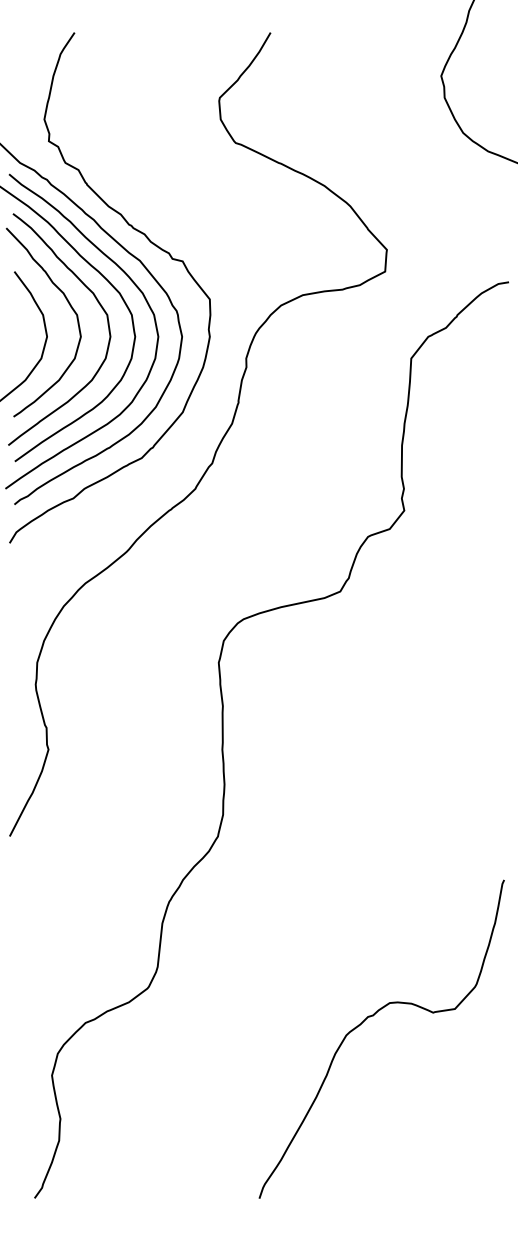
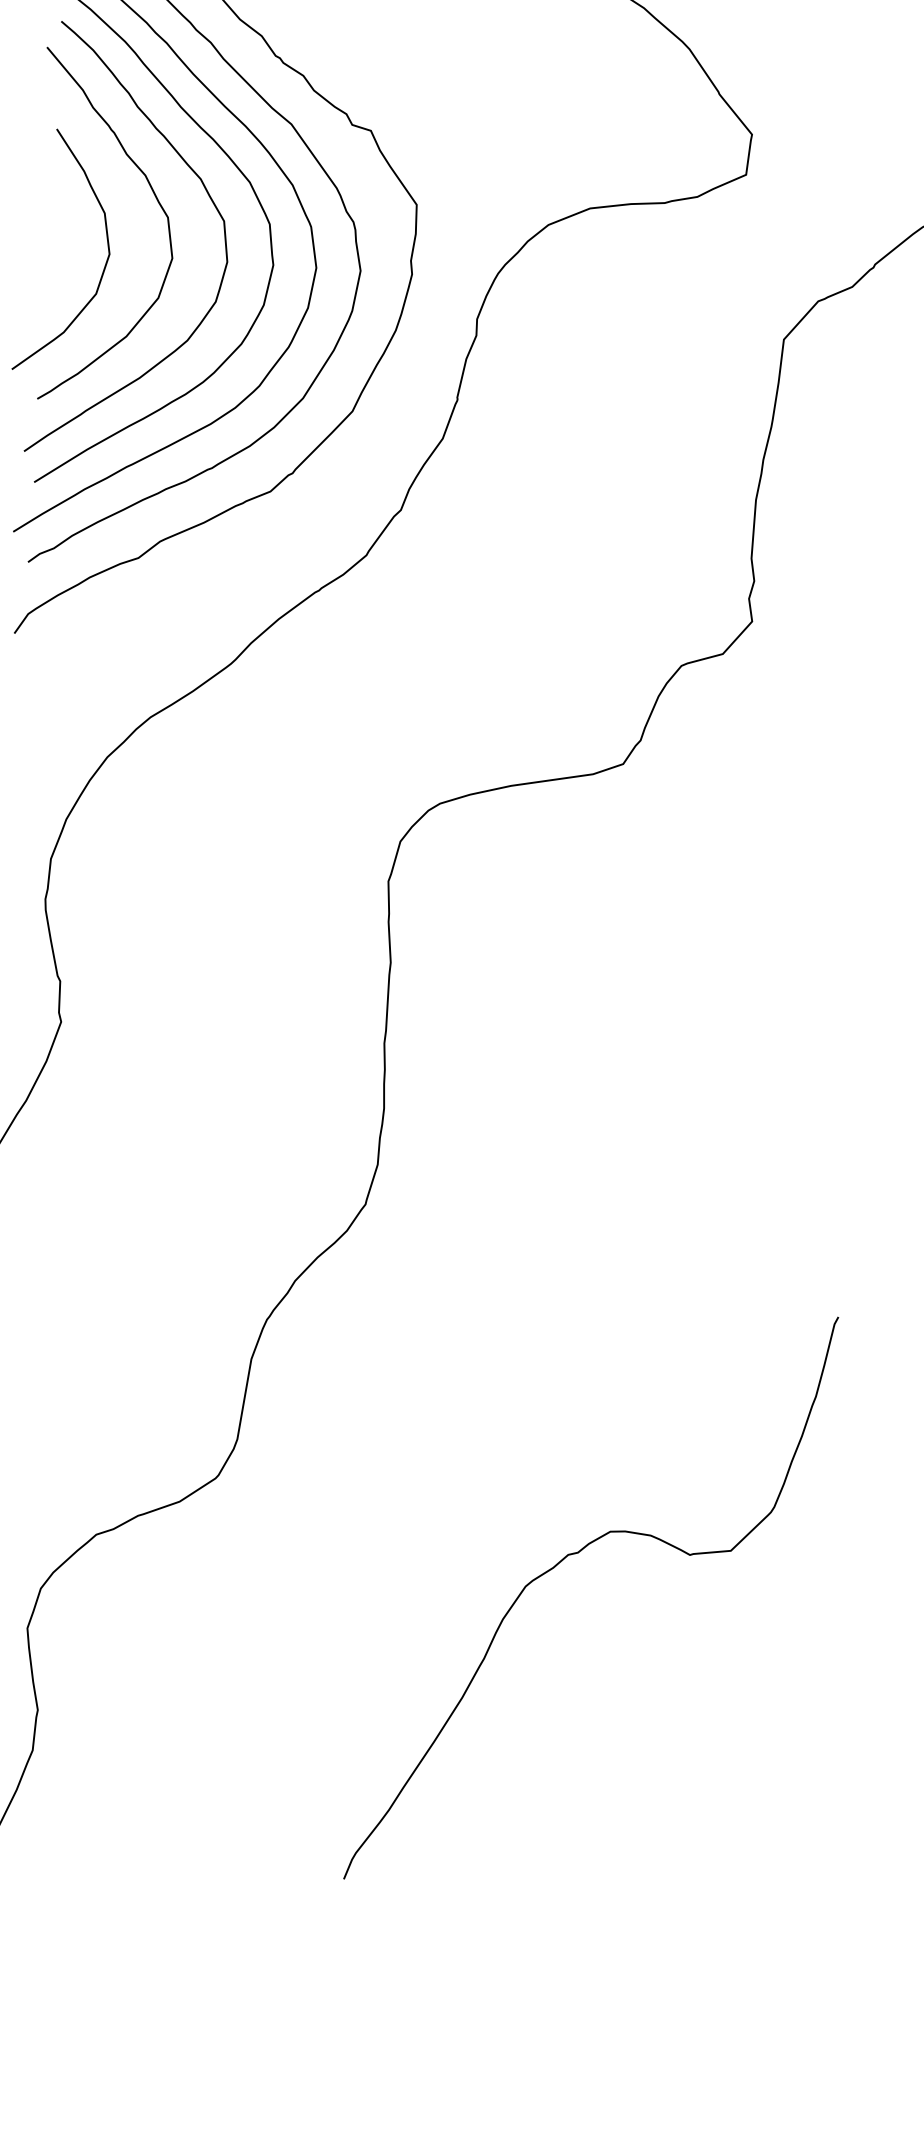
curve: (373, 1016) -> (578, 1554), moved

